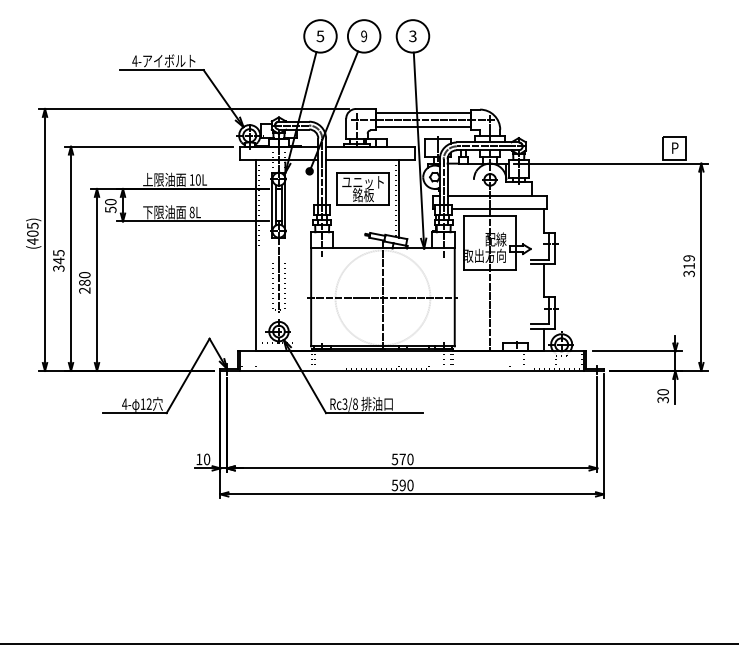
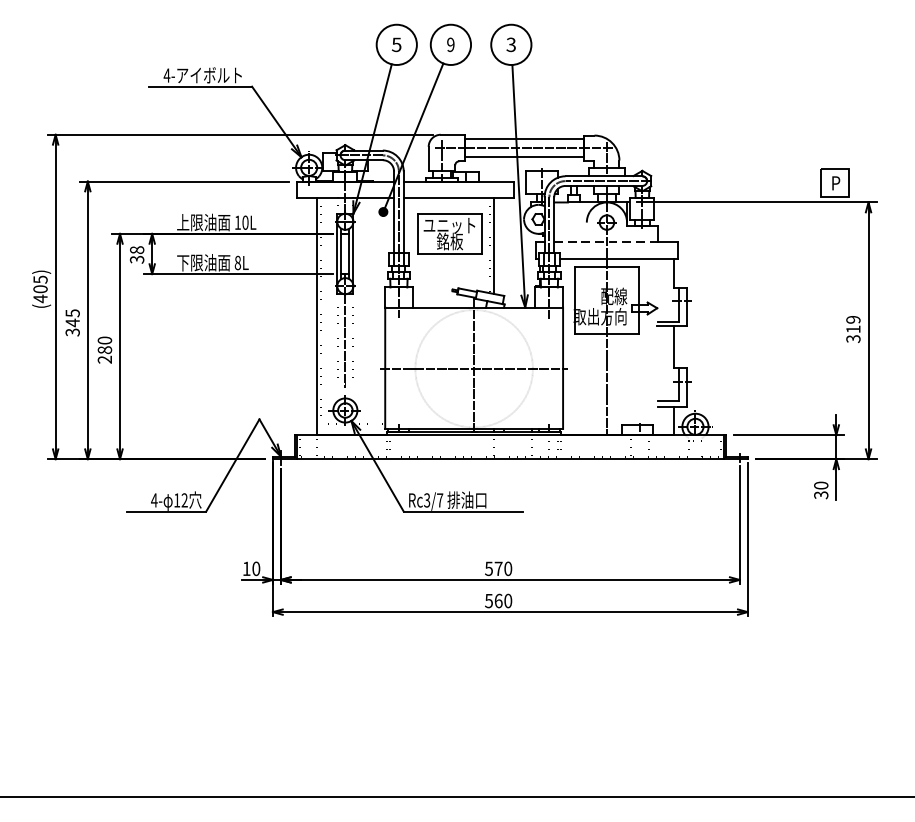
line: (490, 195) -> (607, 241), solid -> dashed
text: (110, 205) -> (136, 254), 50 -> 38
text: (355, 403) -> (440, 499), Rc3/8 -> Rc3/7
text: (402, 485) -> (498, 601), 590 -> 560

